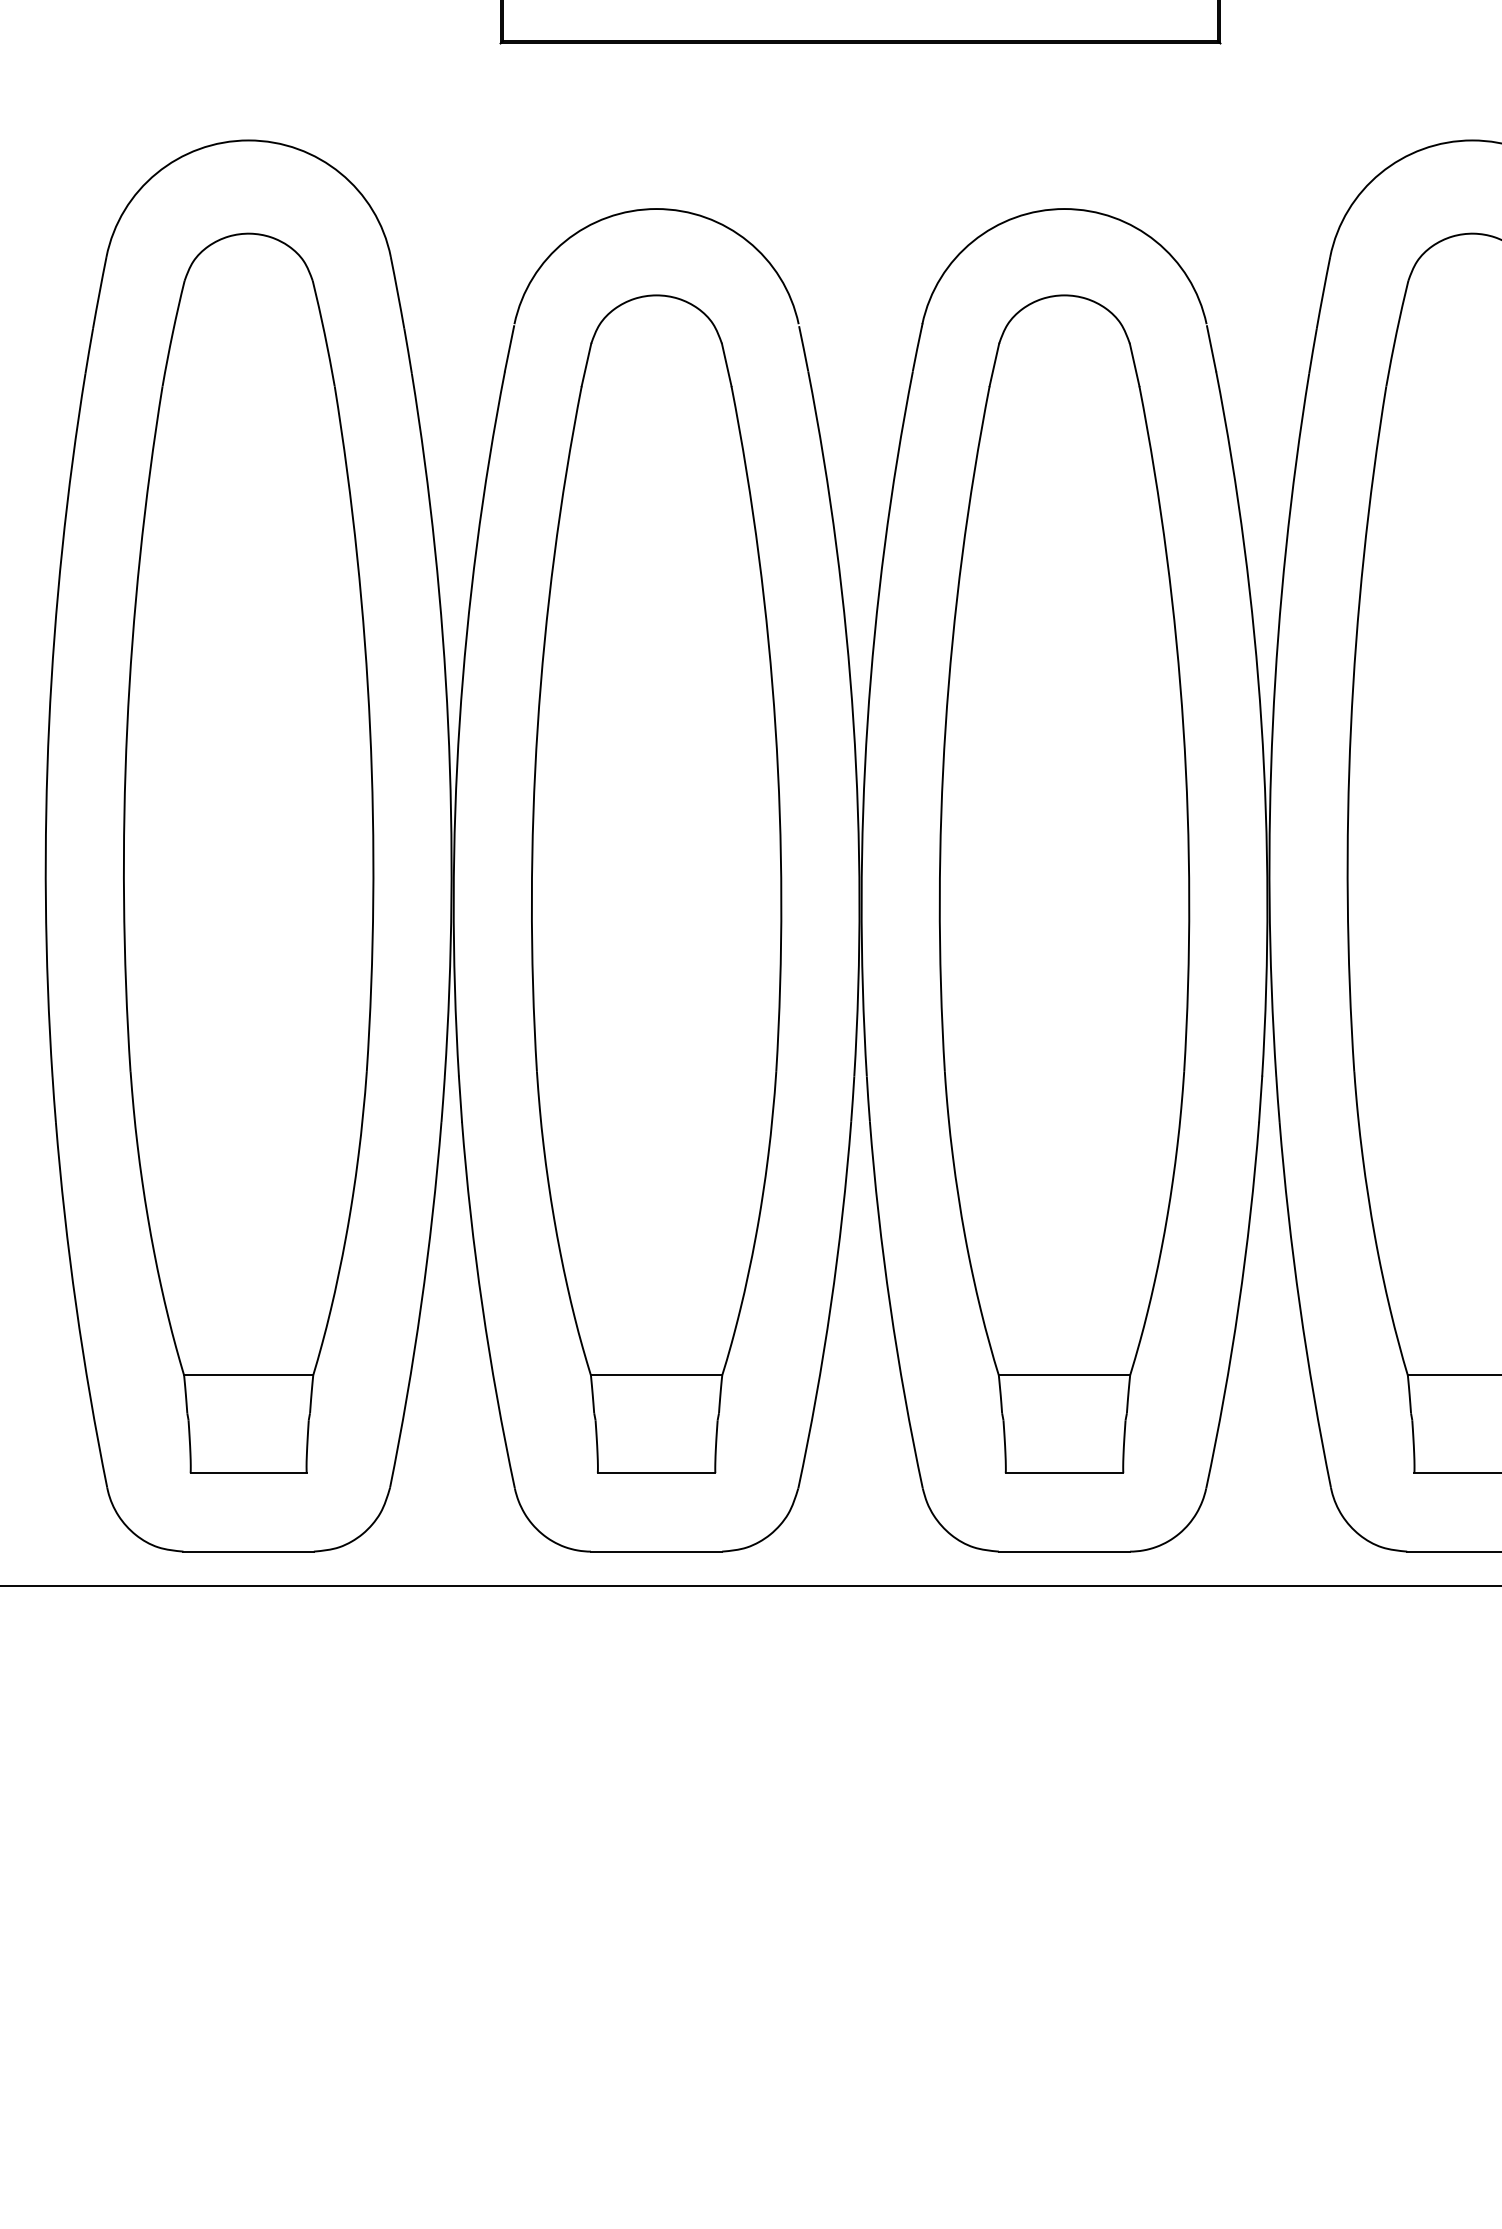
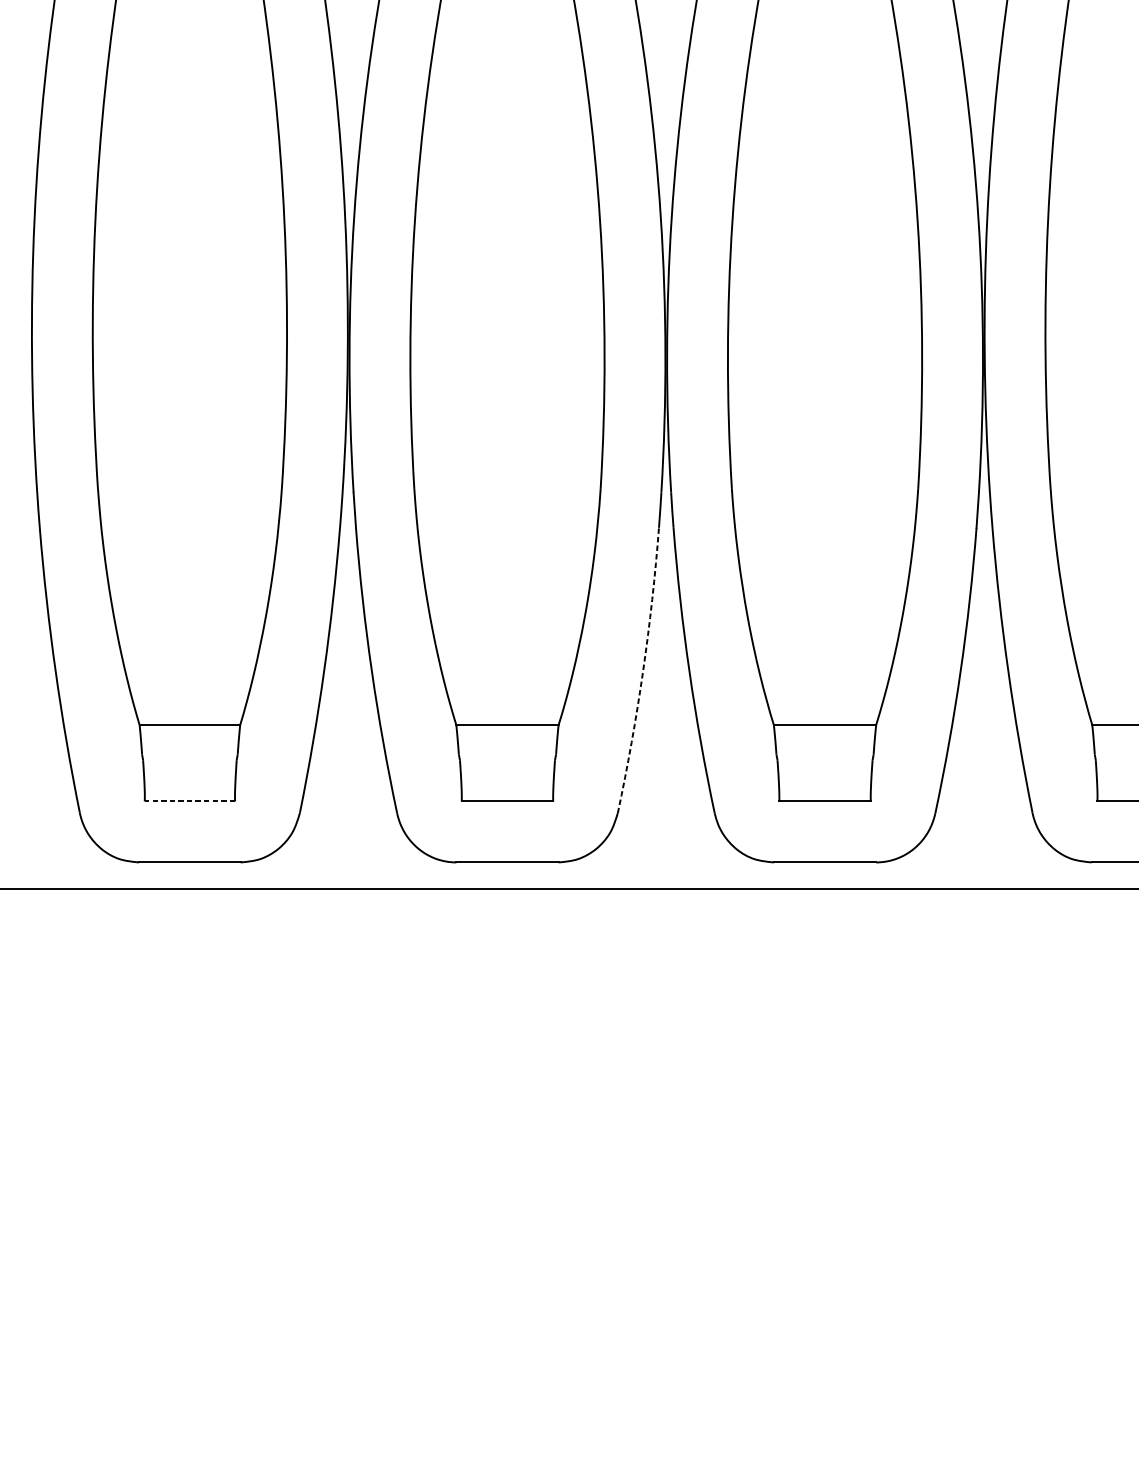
arc: (830, 1306) -> (642, 671), solid -> dashed
line: (248, 1473) -> (189, 801), solid -> dashed

